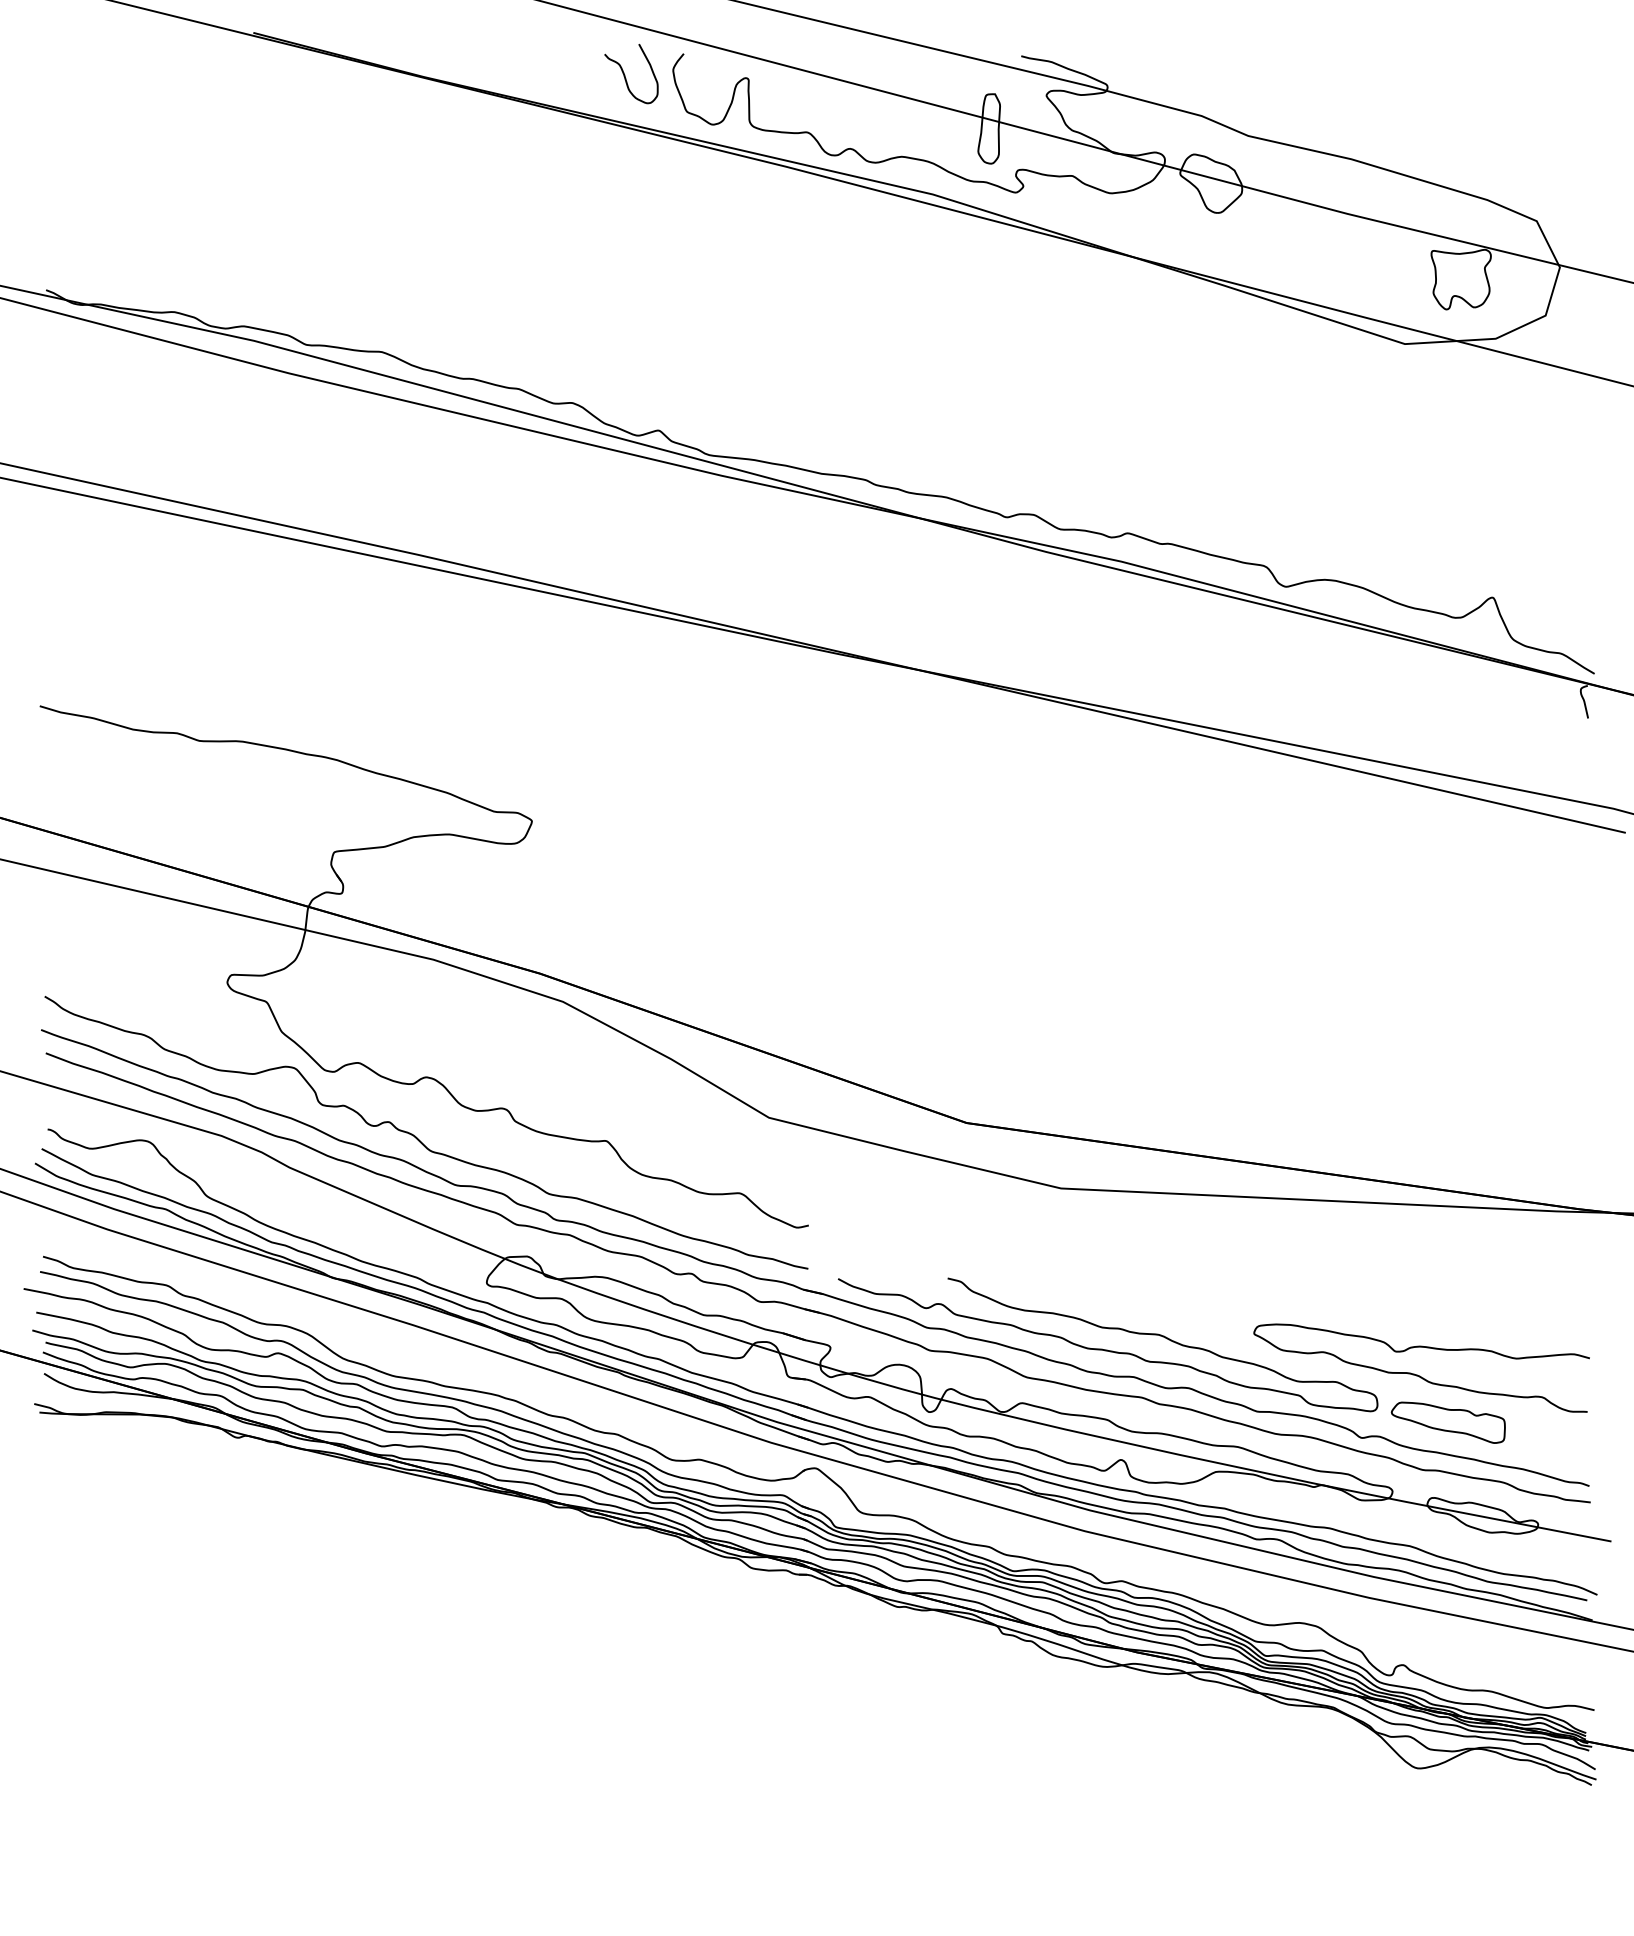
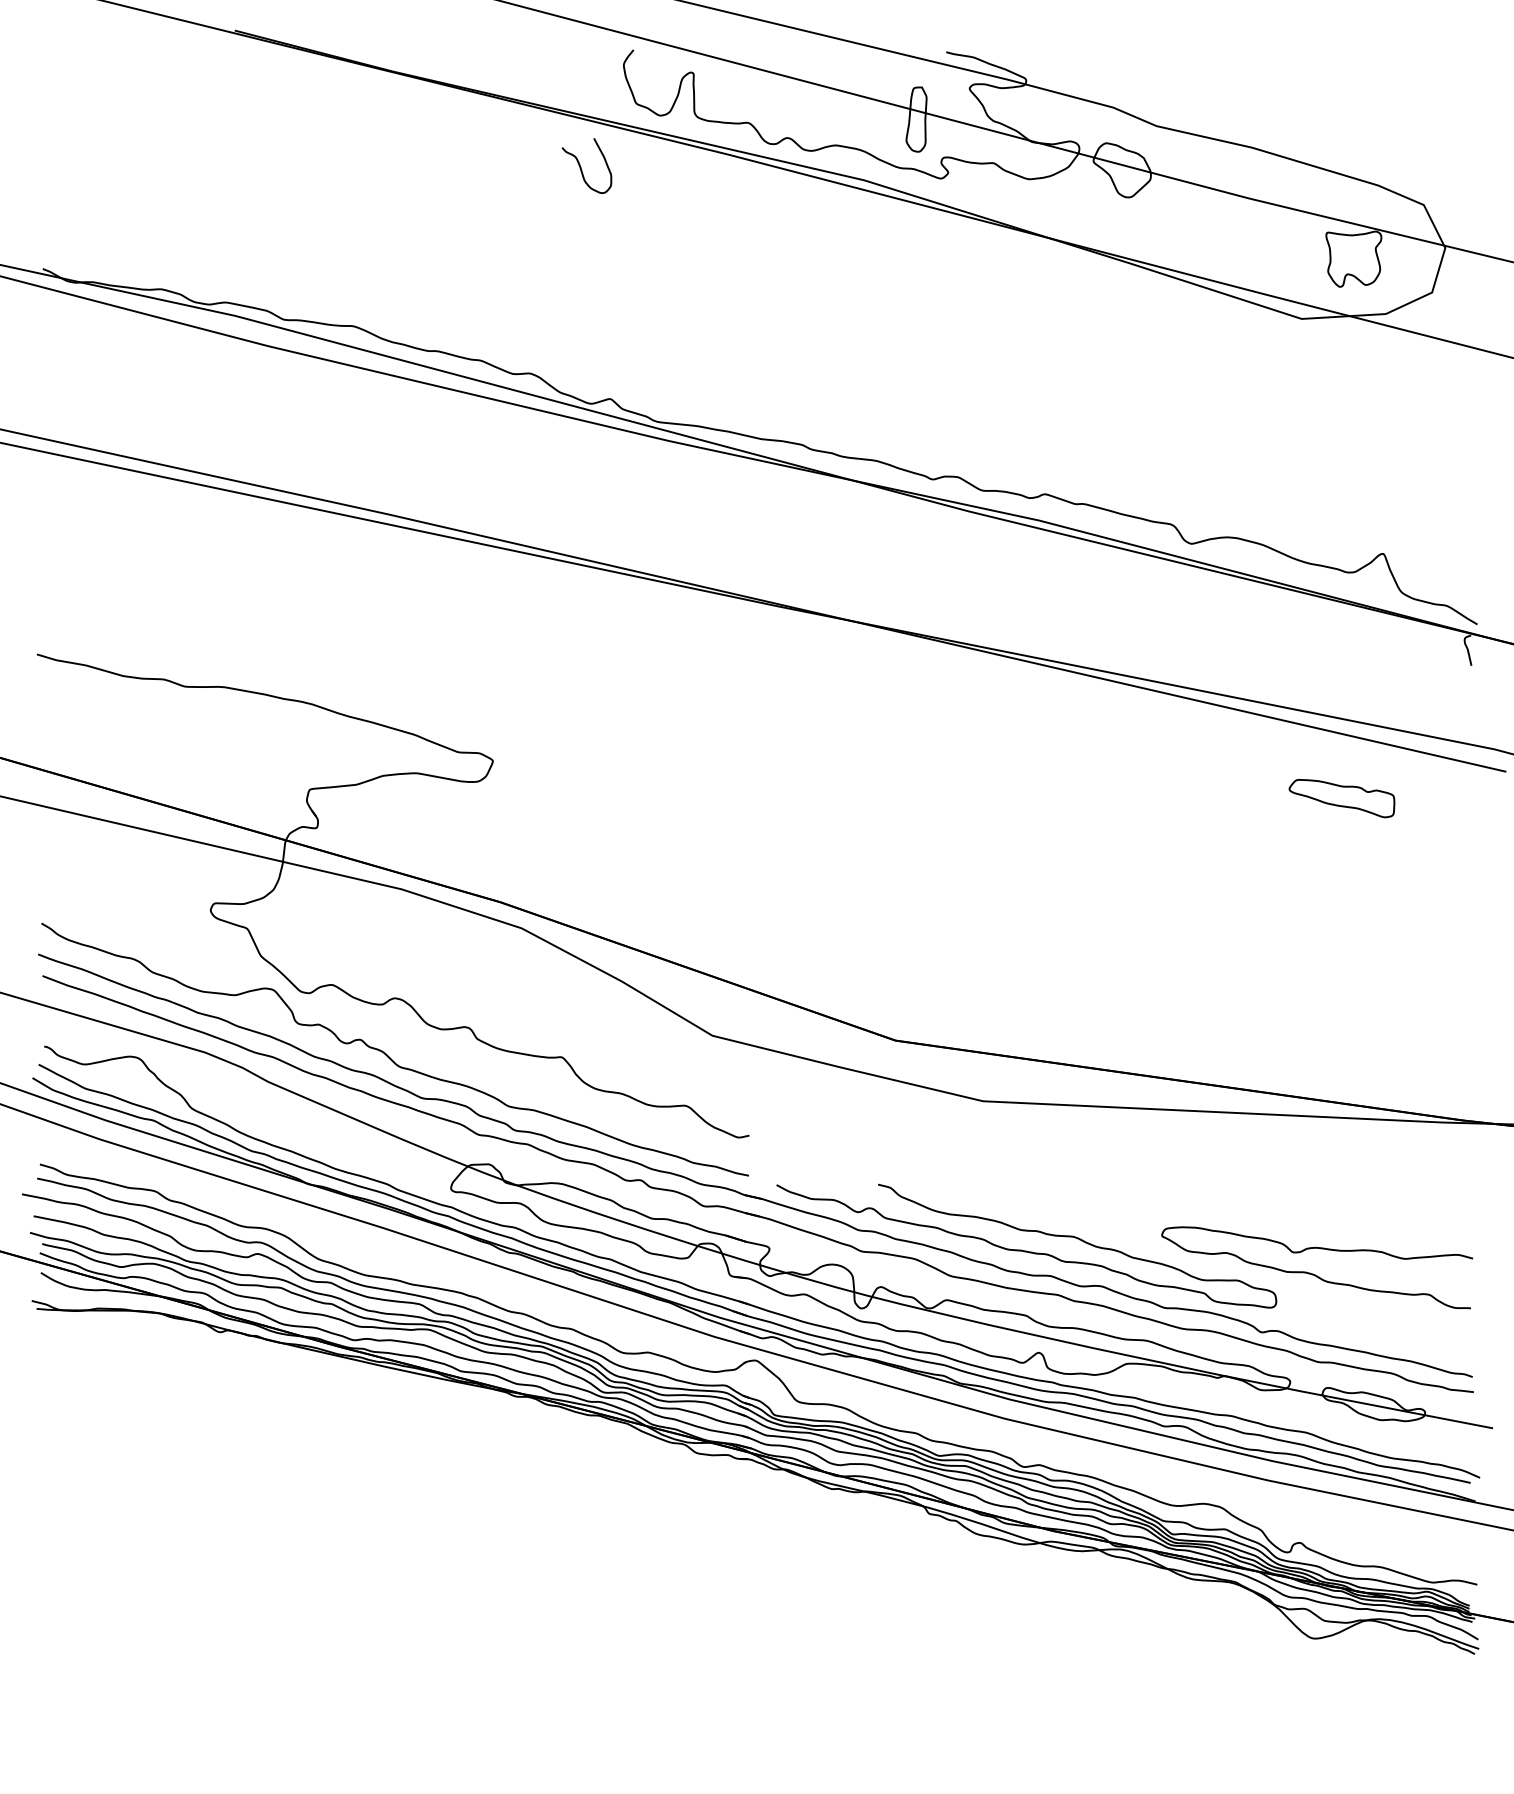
curve: (625, 75) -> (581, 167), moved
part: (1447, 1422) -> (1341, 798), moved

